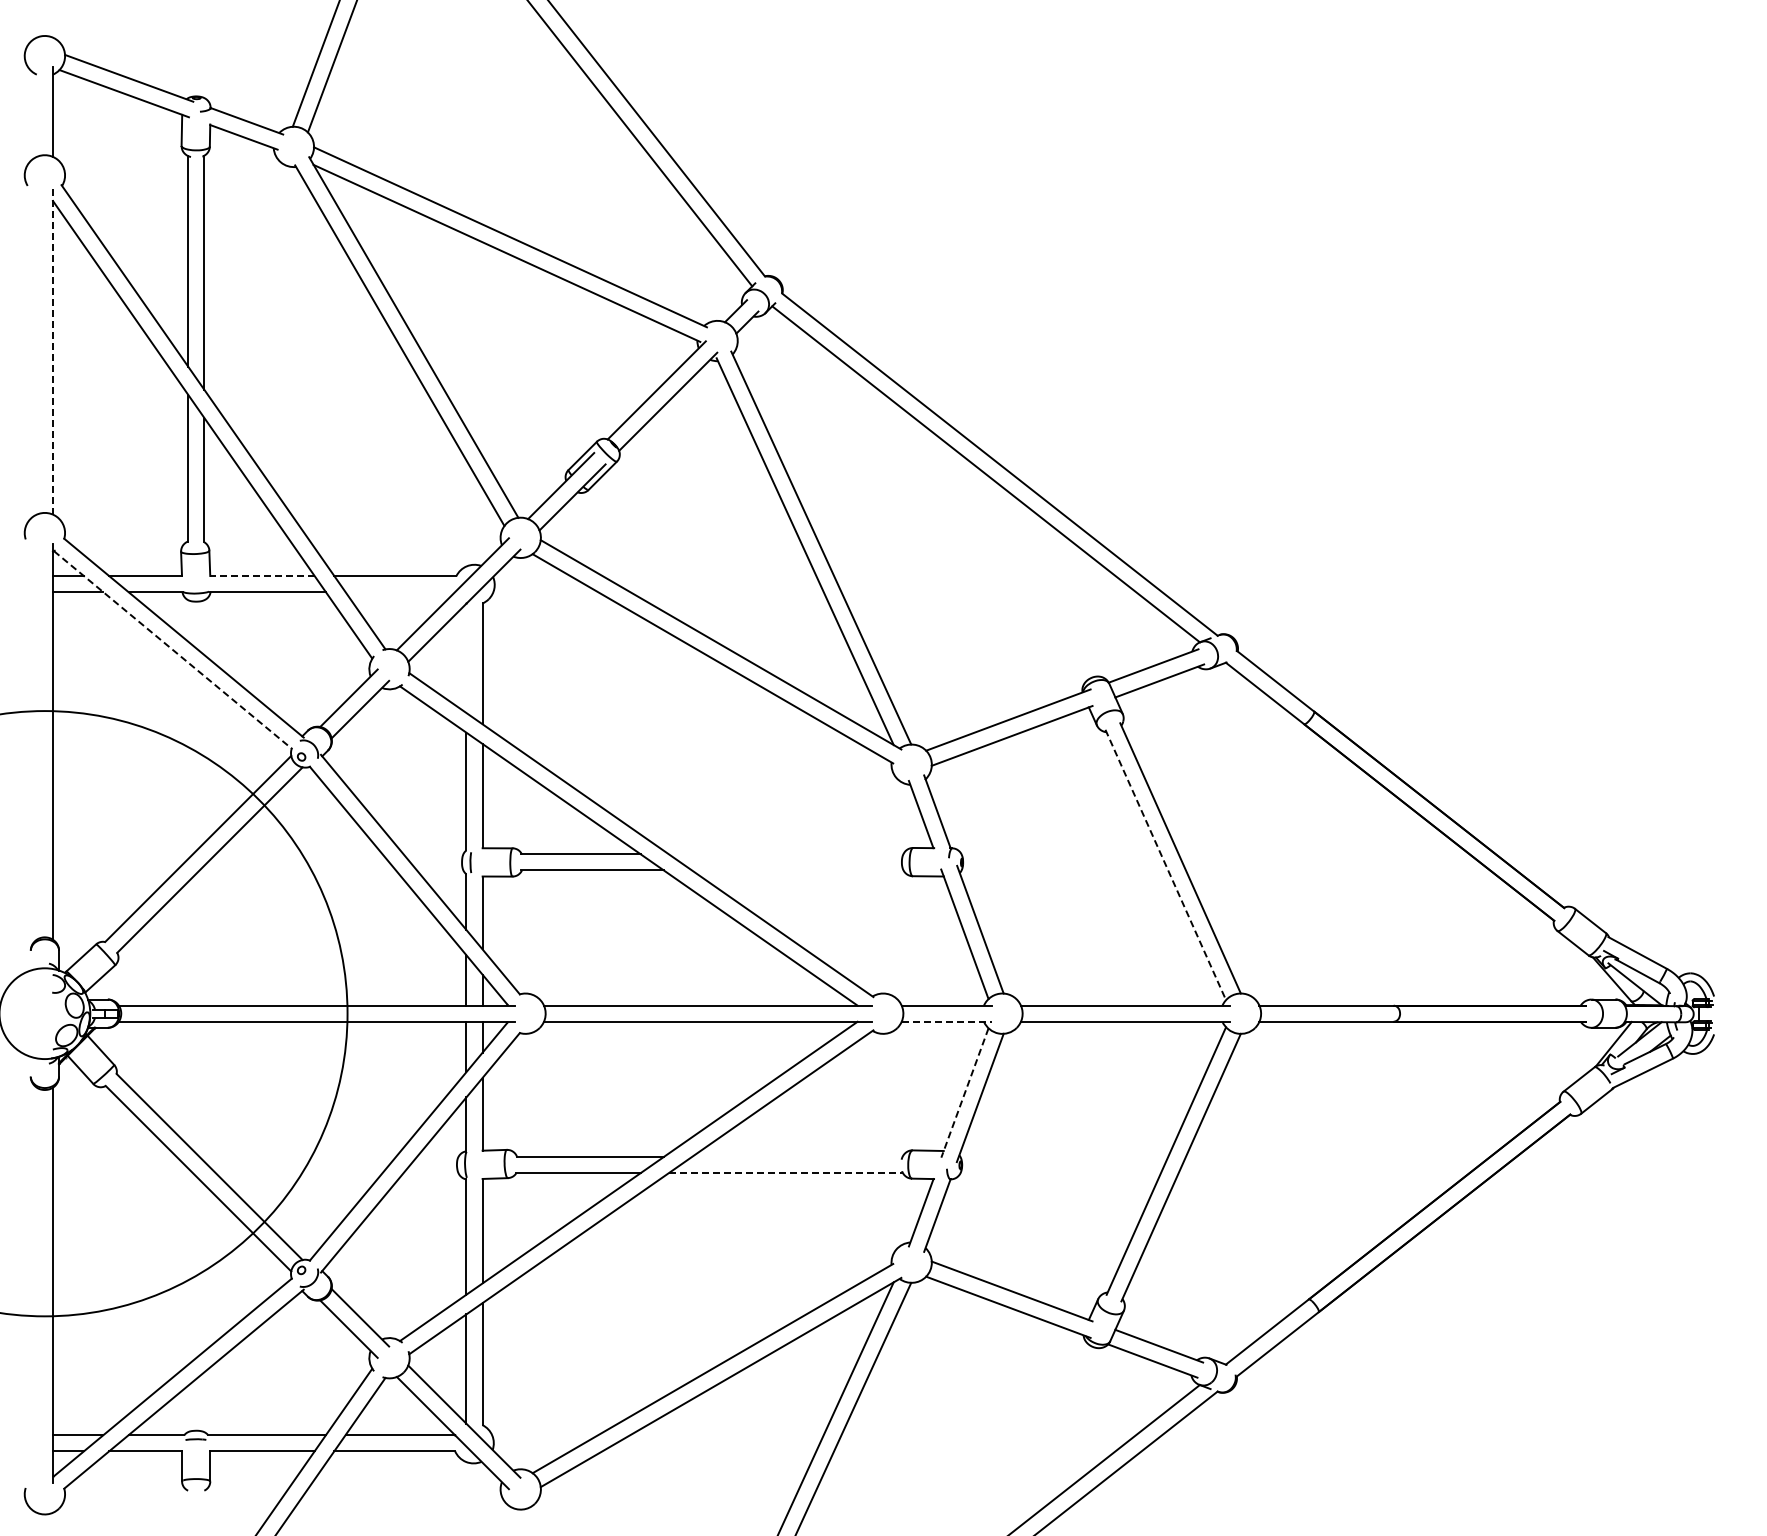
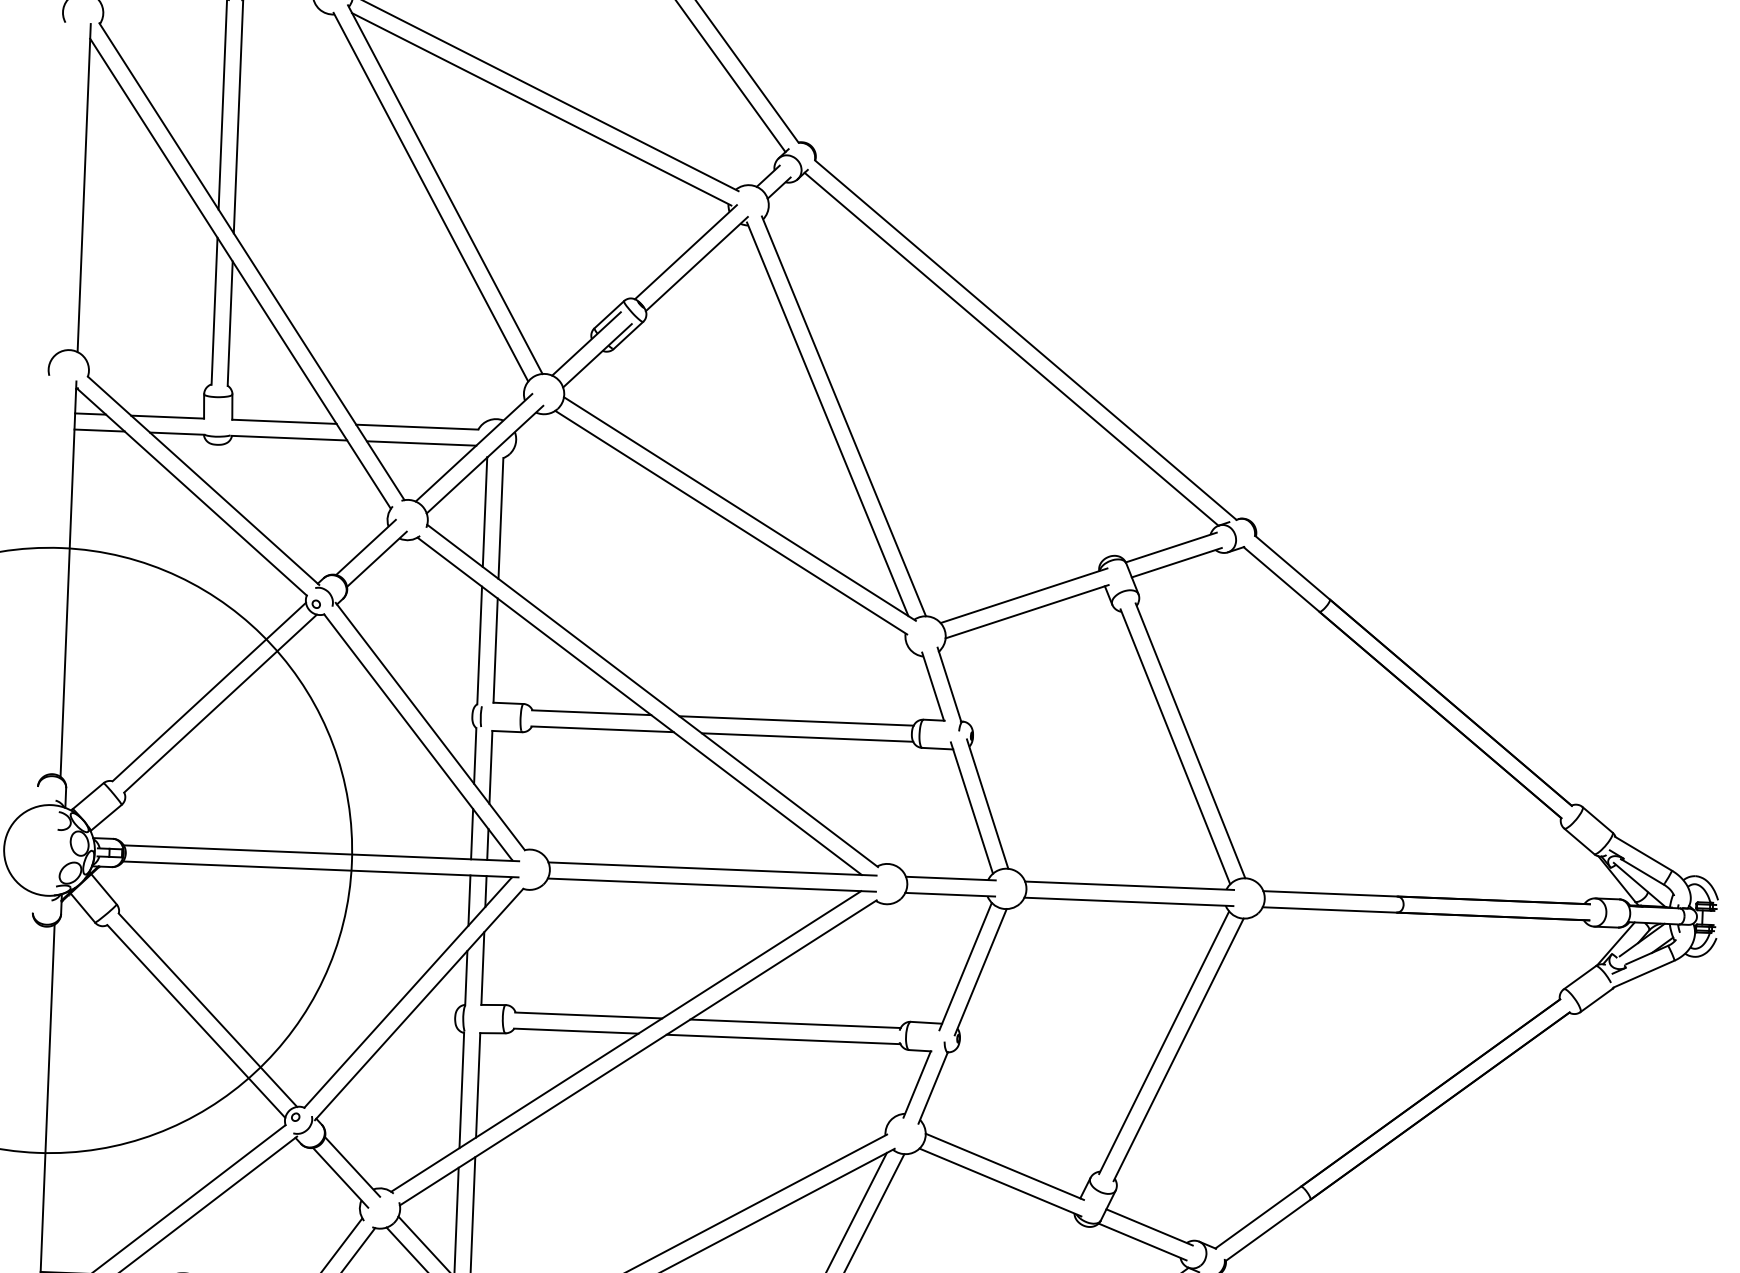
line: (52, 349) -> (83, 187), dashed -> solid
line: (261, 575) -> (283, 421), dashed -> solid
line: (400, 592) -> (421, 443), added
line: (172, 649) -> (191, 491), dashed -> solid
line: (466, 658) -> (485, 512), added
line: (785, 854) -> (795, 721), added
line: (1165, 864) -> (1175, 746), dashed -> solid
line: (797, 870) -> (807, 737), added
line: (946, 1021) -> (950, 894), dashed -> solid
line: (964, 1093) -> (965, 967), dashed -> solid
line: (797, 1156) -> (795, 1023), added
line: (786, 1173) -> (784, 1039), dashed -> solid

